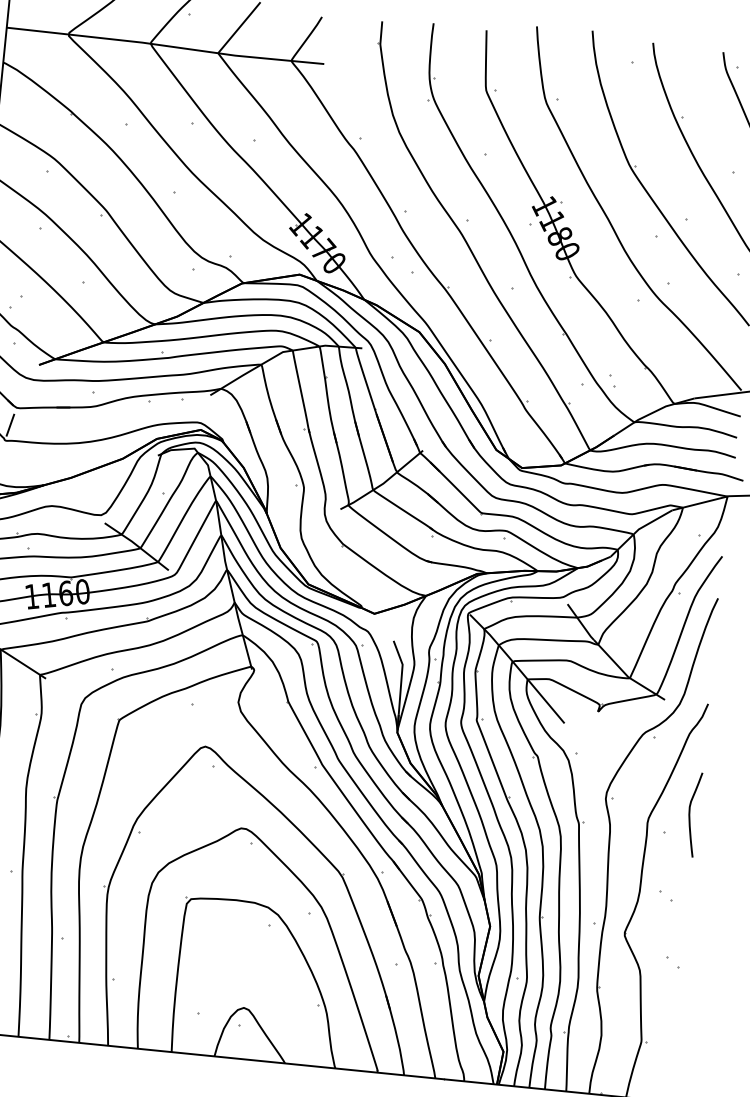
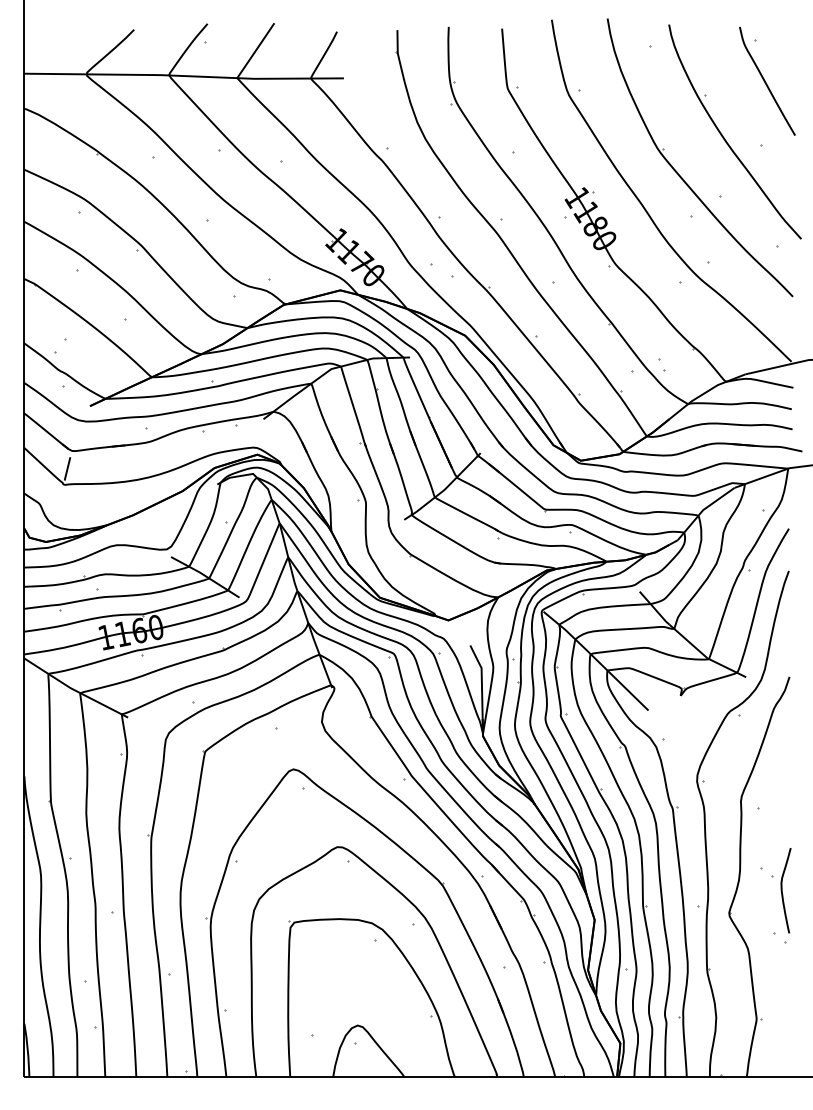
curve: (690, 814) -> (782, 890), moved

